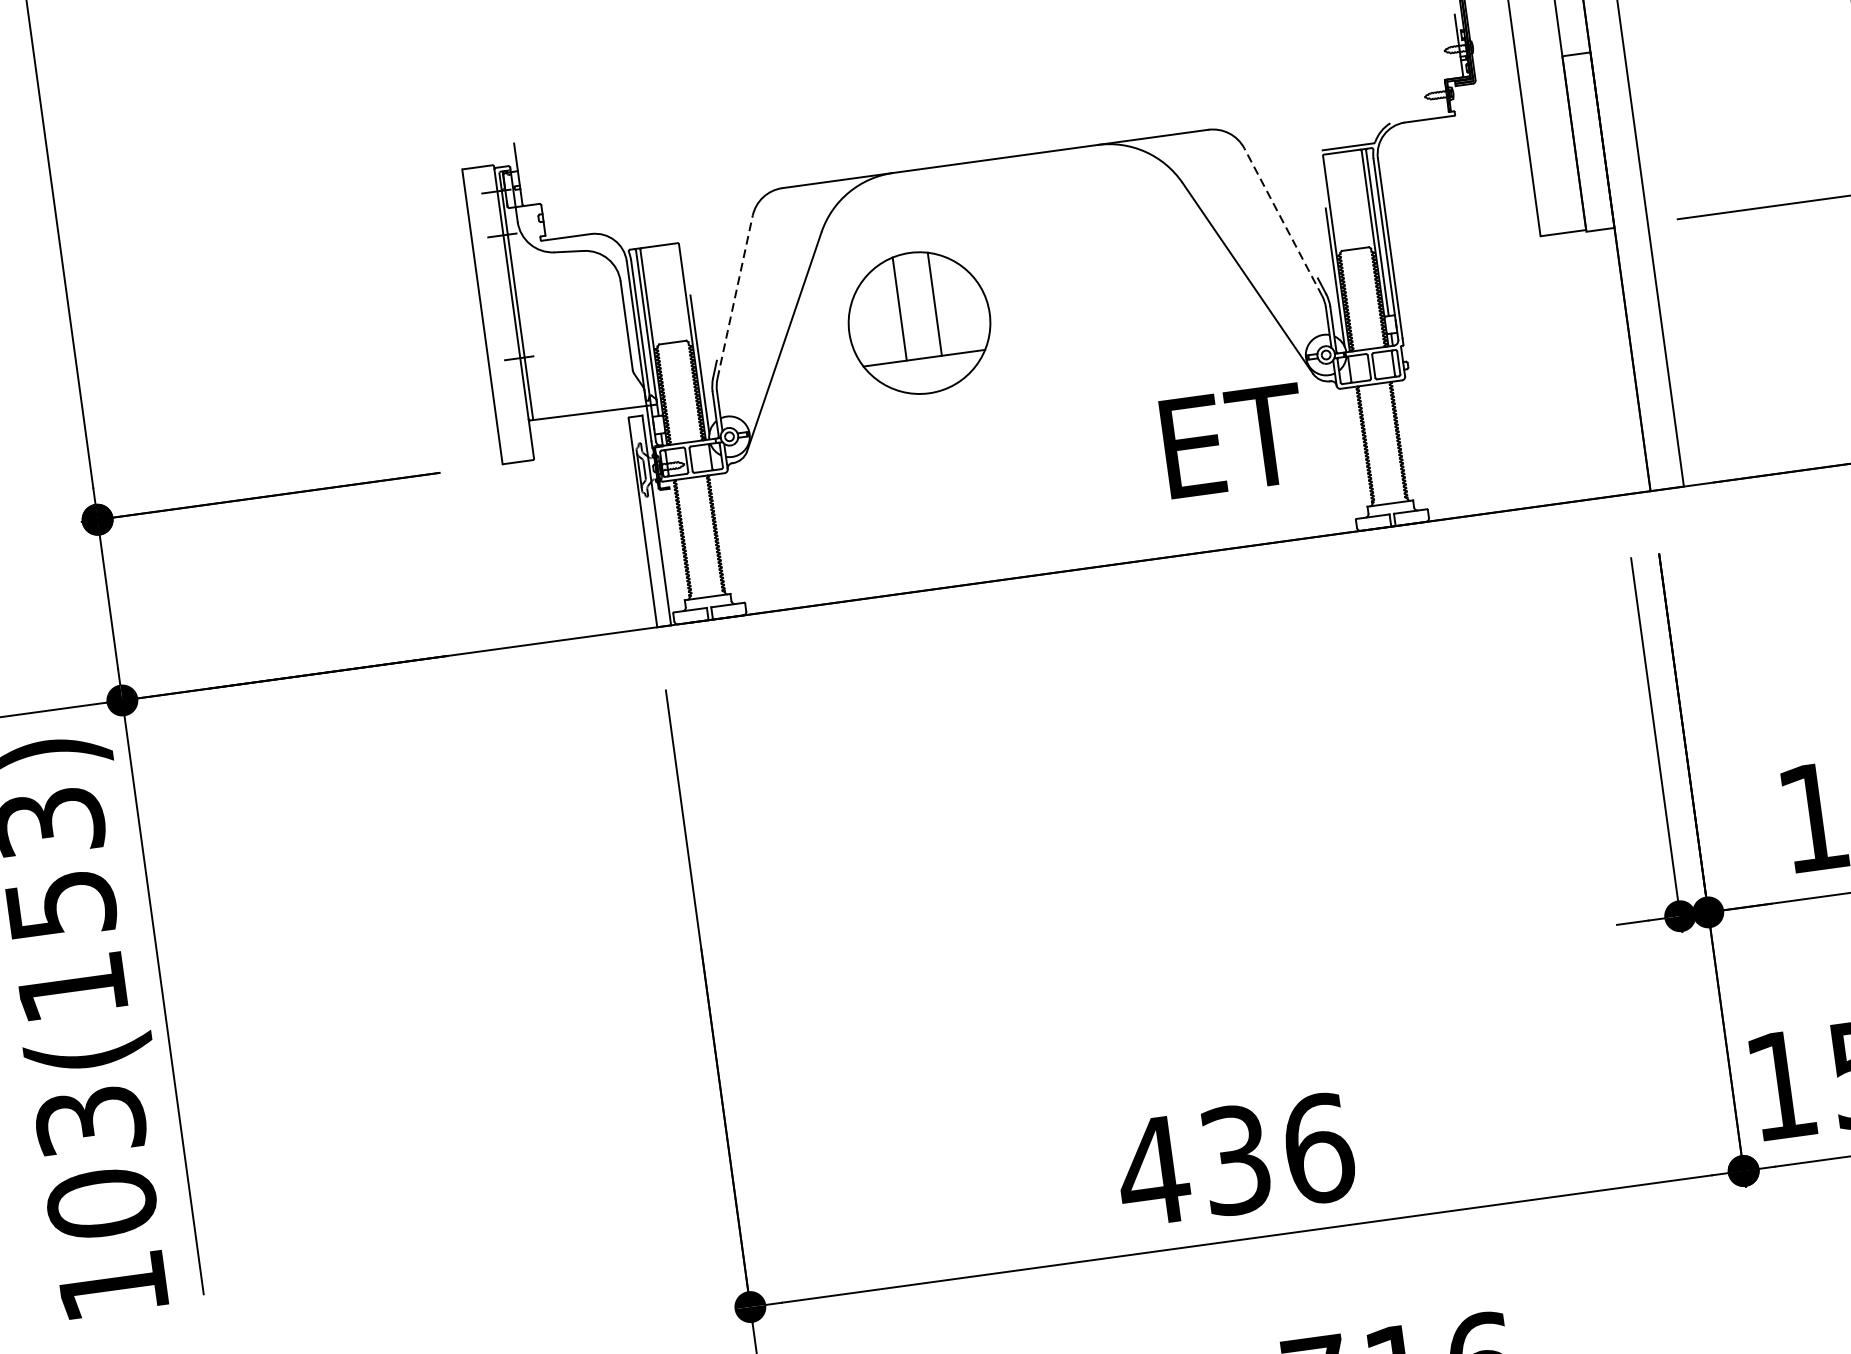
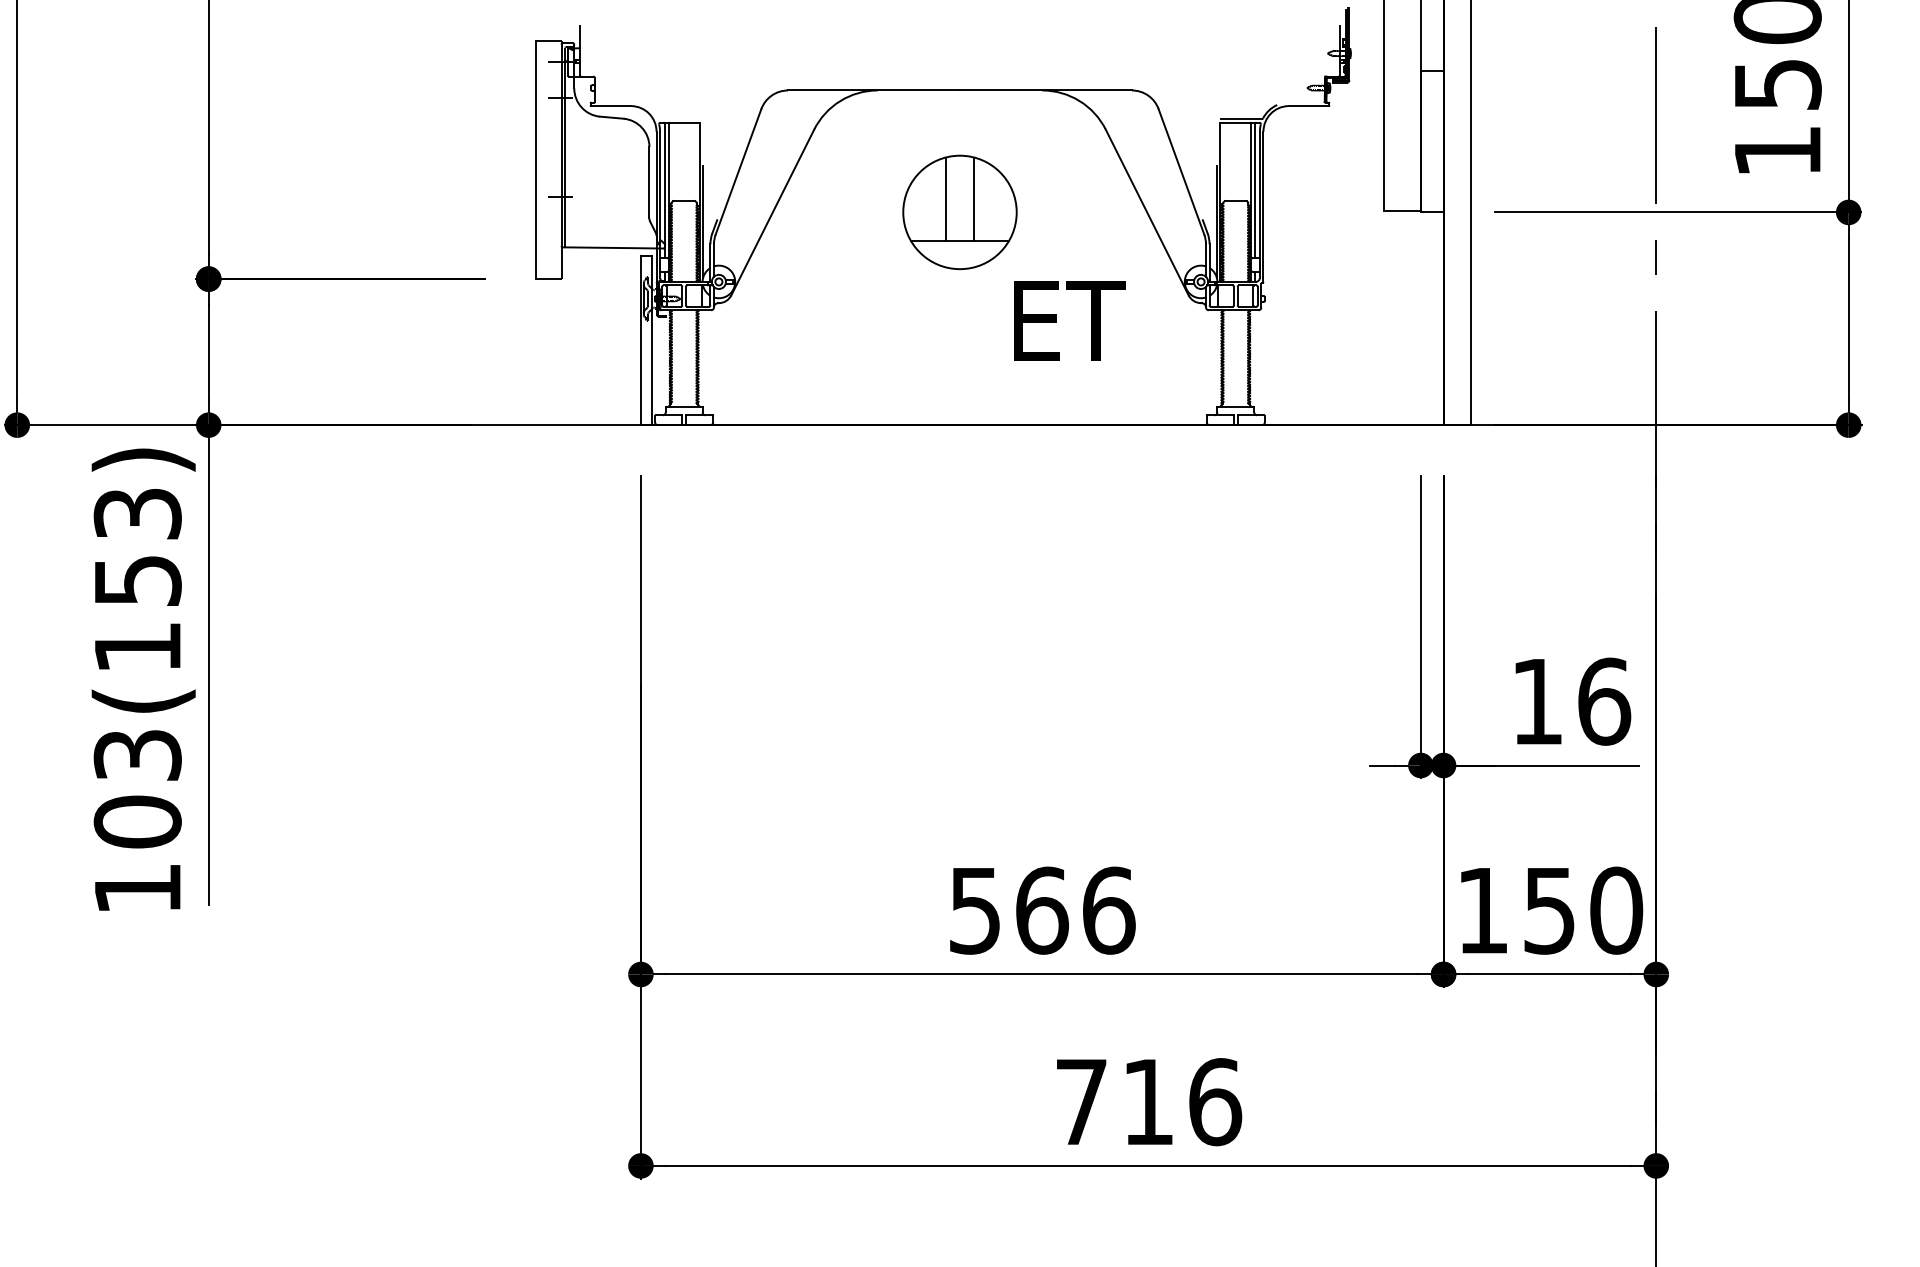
line: (1283, 221) -> (1181, 171), dashed -> solid
line: (735, 296) -> (738, 171), dashed -> solid
part: (918, 322) -> (959, 211), moved
text: (1233, 440) -> (1069, 320), moved
text: (1193, 1165) -> (1007, 910), 436 -> 566

